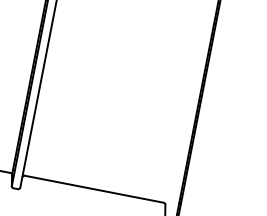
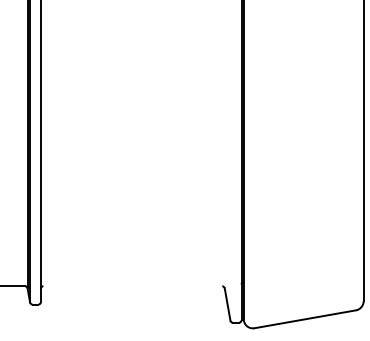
line: (93, 189) -> (132, 286), removed

